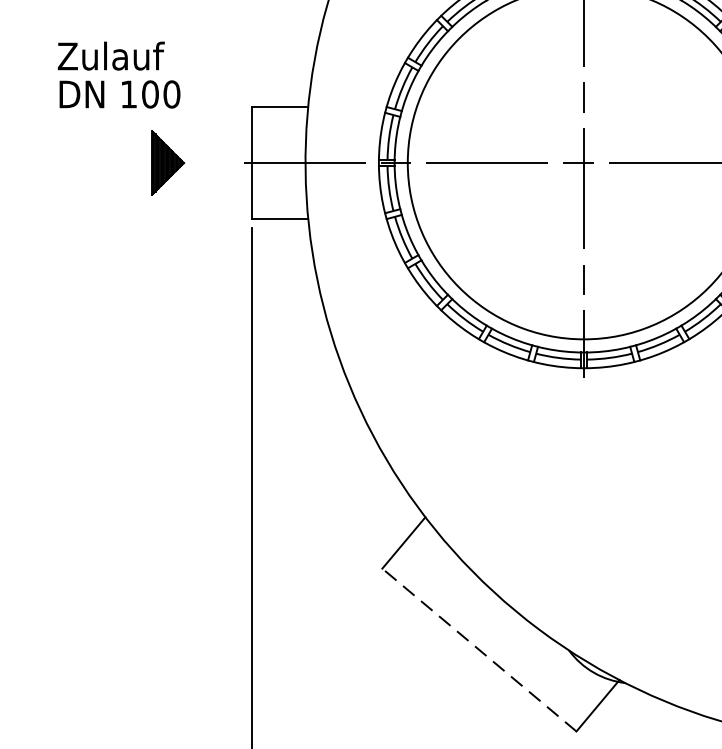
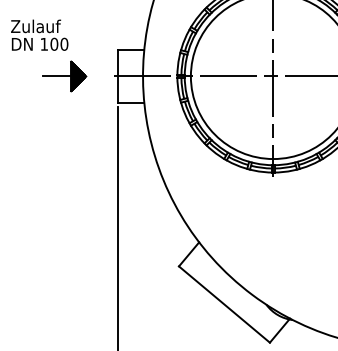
text: (118, 73) -> (39, 34), moved
line: (120, 163) -> (56, 76), added
line: (479, 649) -> (224, 304), dashed -> solid

